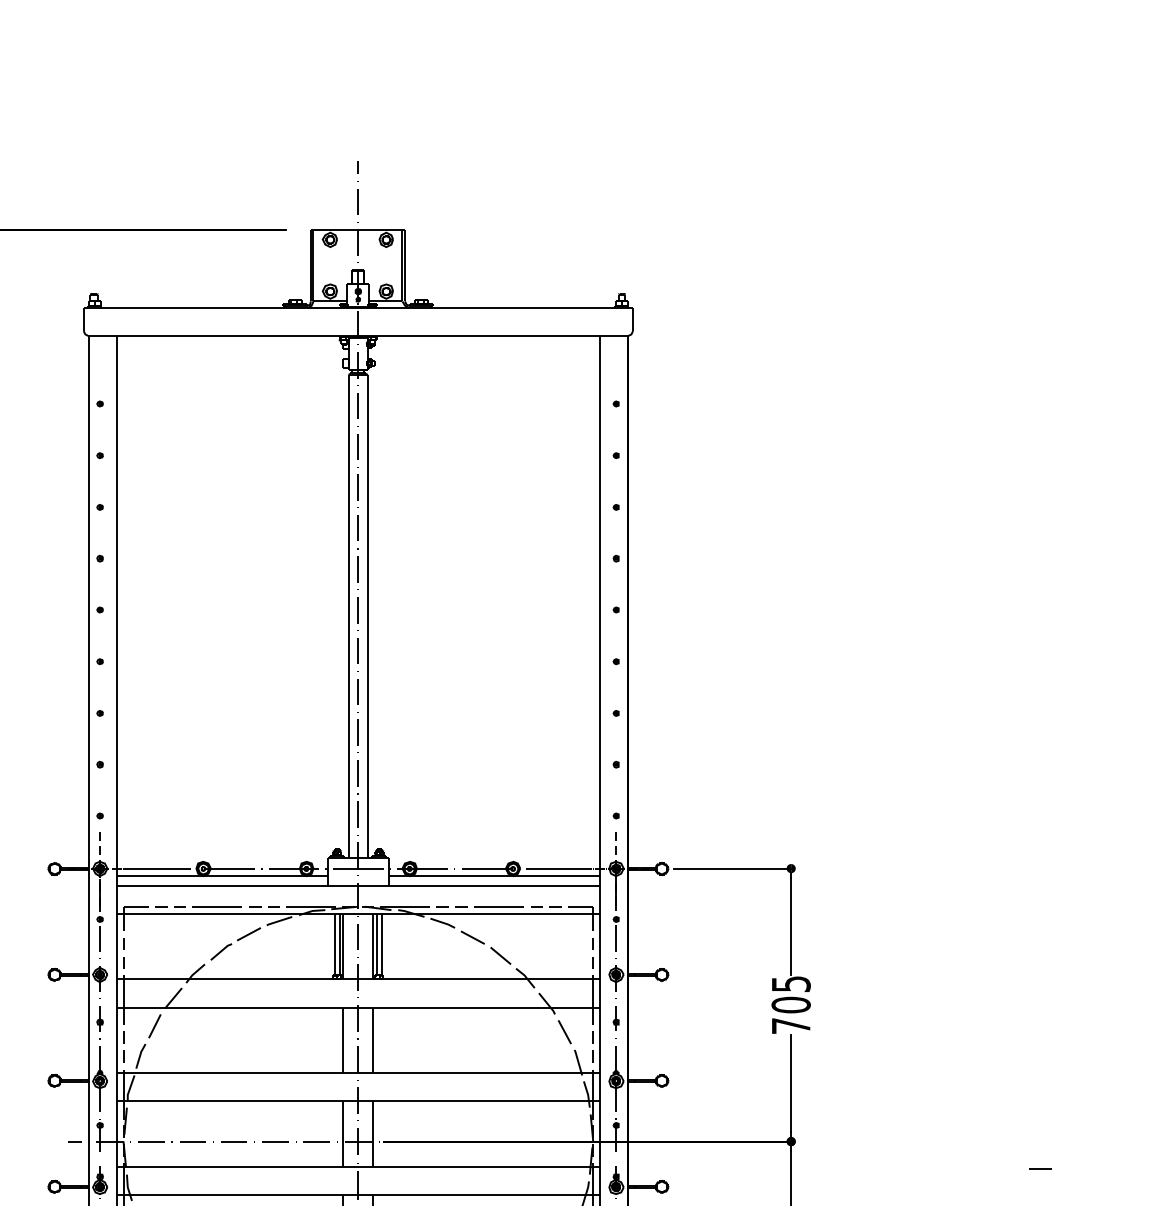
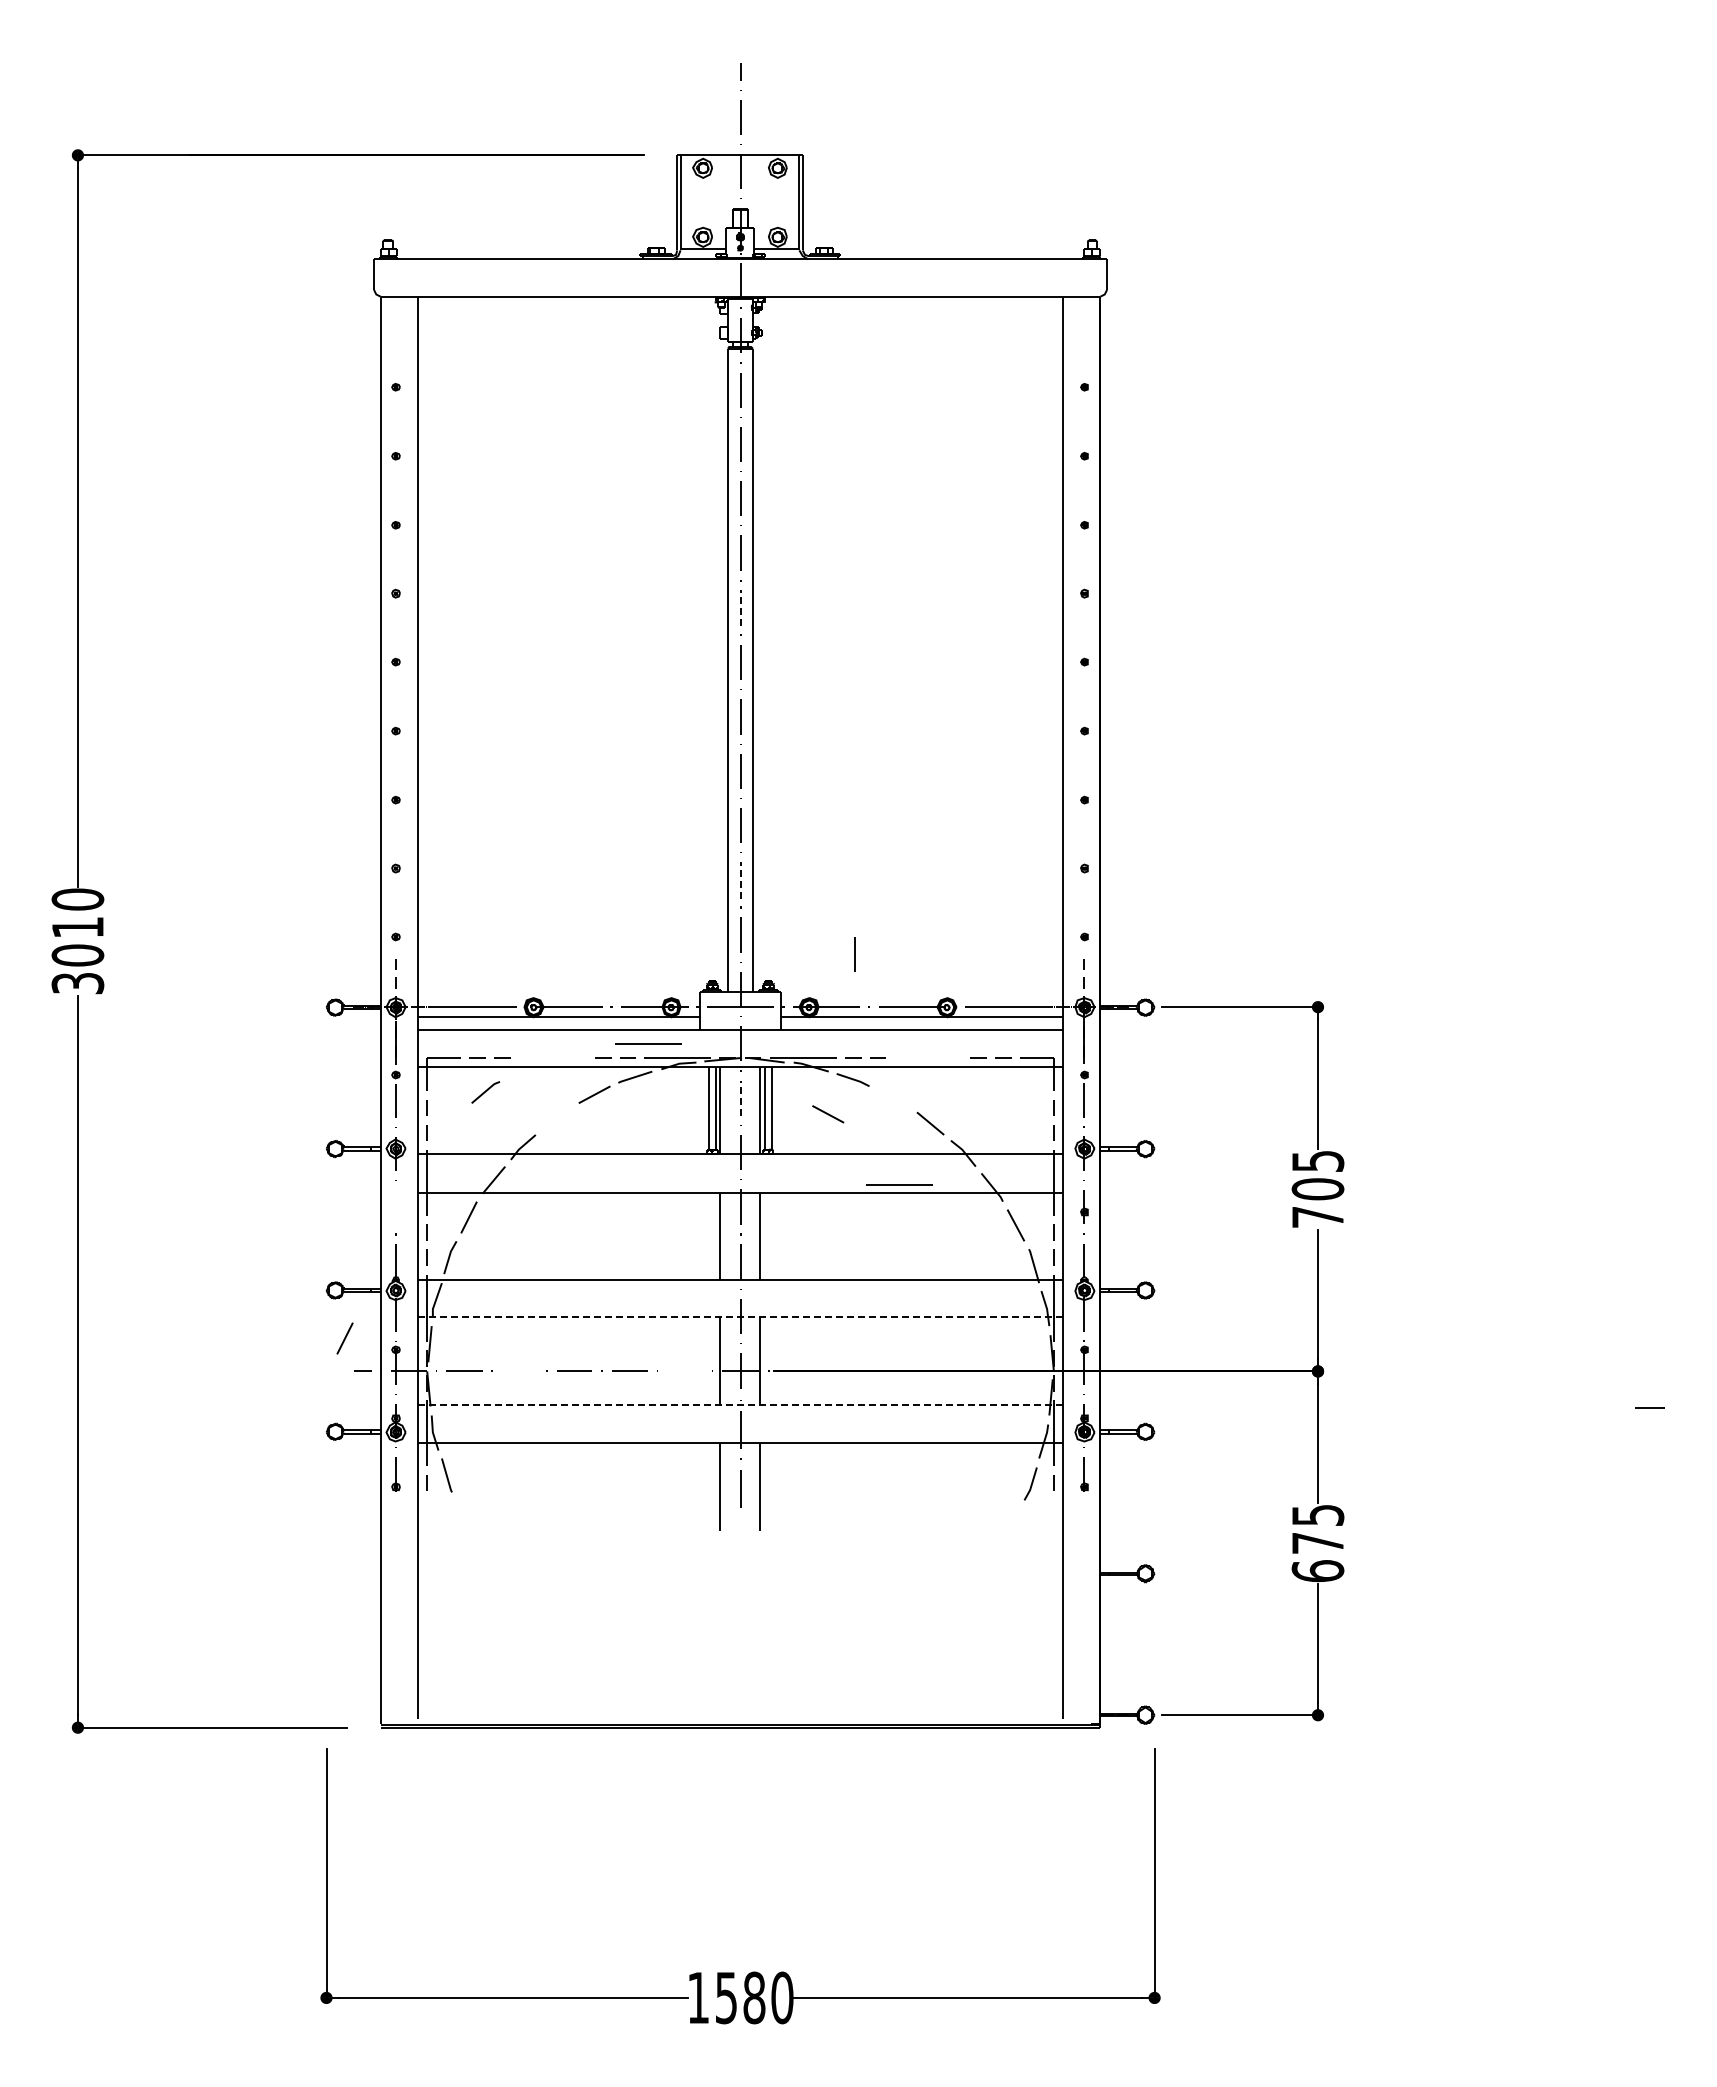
line: (358, 569) -> (740, 607), solid -> dashed
line: (358, 772) -> (740, 879), solid -> dashed
line: (443, 829) -> (854, 954), added
line: (217, 906) -> (648, 1043), moved
line: (498, 906) -> (899, 1184), moved
line: (358, 937) -> (740, 1098), solid -> dashed
line: (473, 937) -> (828, 1114), moved
line: (221, 952) -> (485, 1092), moved
part: (99, 1018) -> (395, 1207), removed
line: (359, 1101) -> (741, 1317), solid -> dashed
line: (61, 1116) -> (344, 1338), added
line: (192, 1140) -> (519, 1370), removed
line: (316, 1140) -> (684, 1370), removed
line: (359, 1167) -> (741, 1405), solid -> dashed

